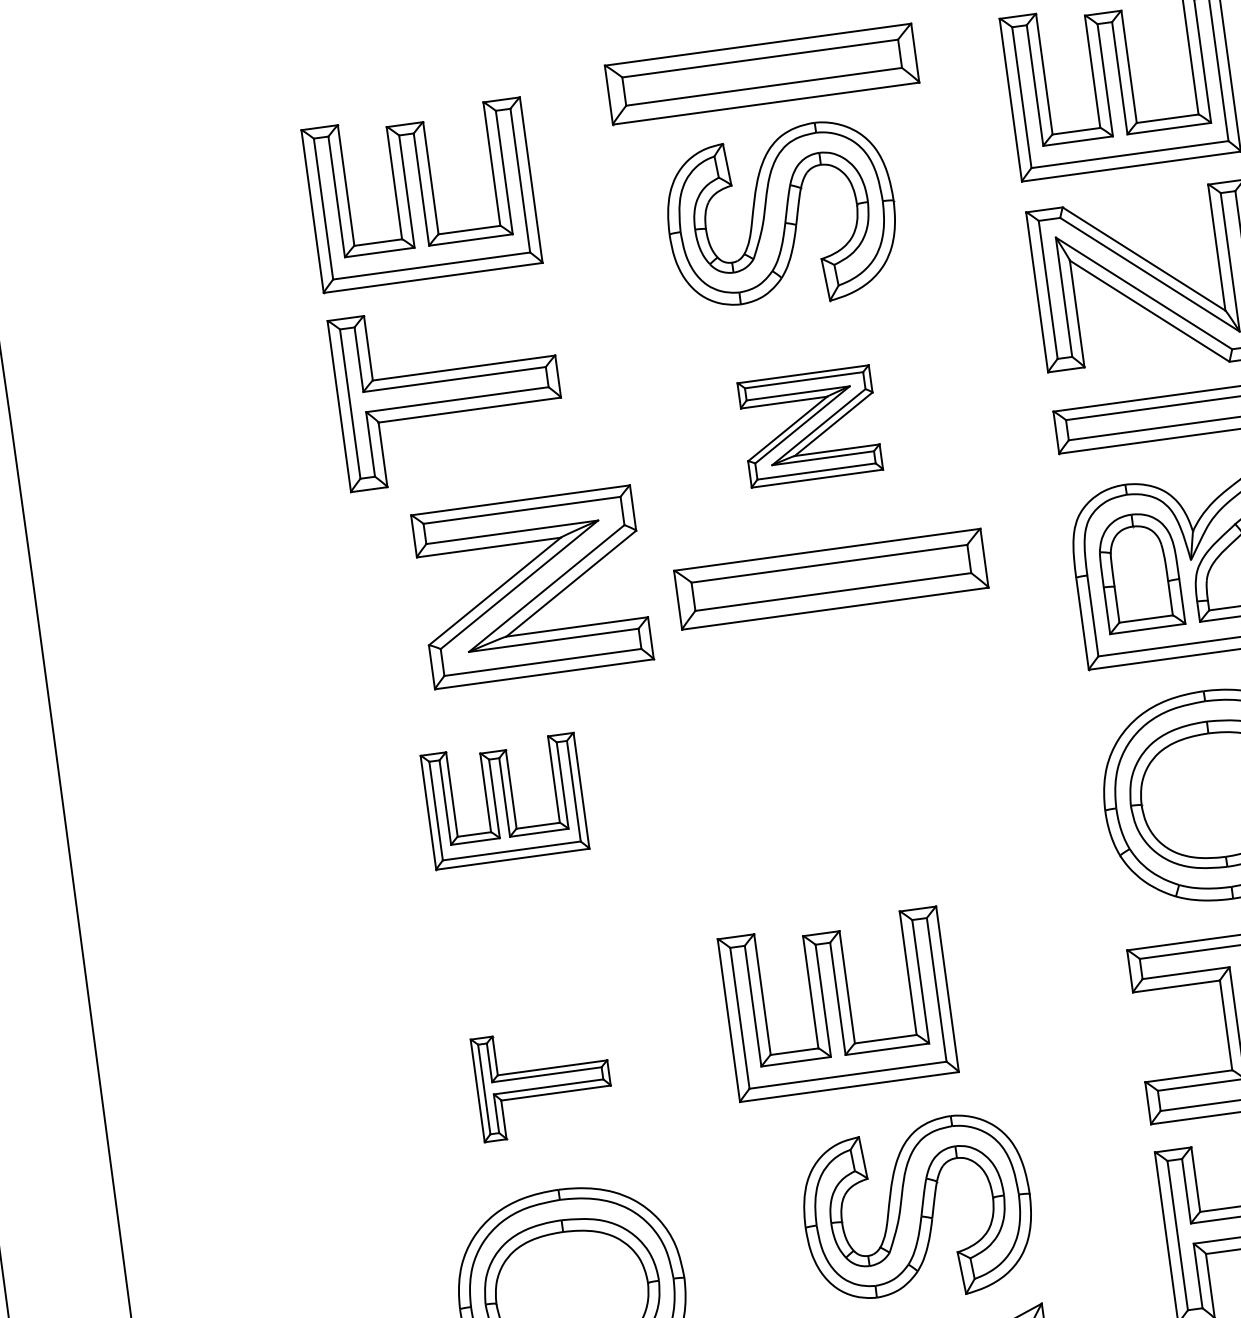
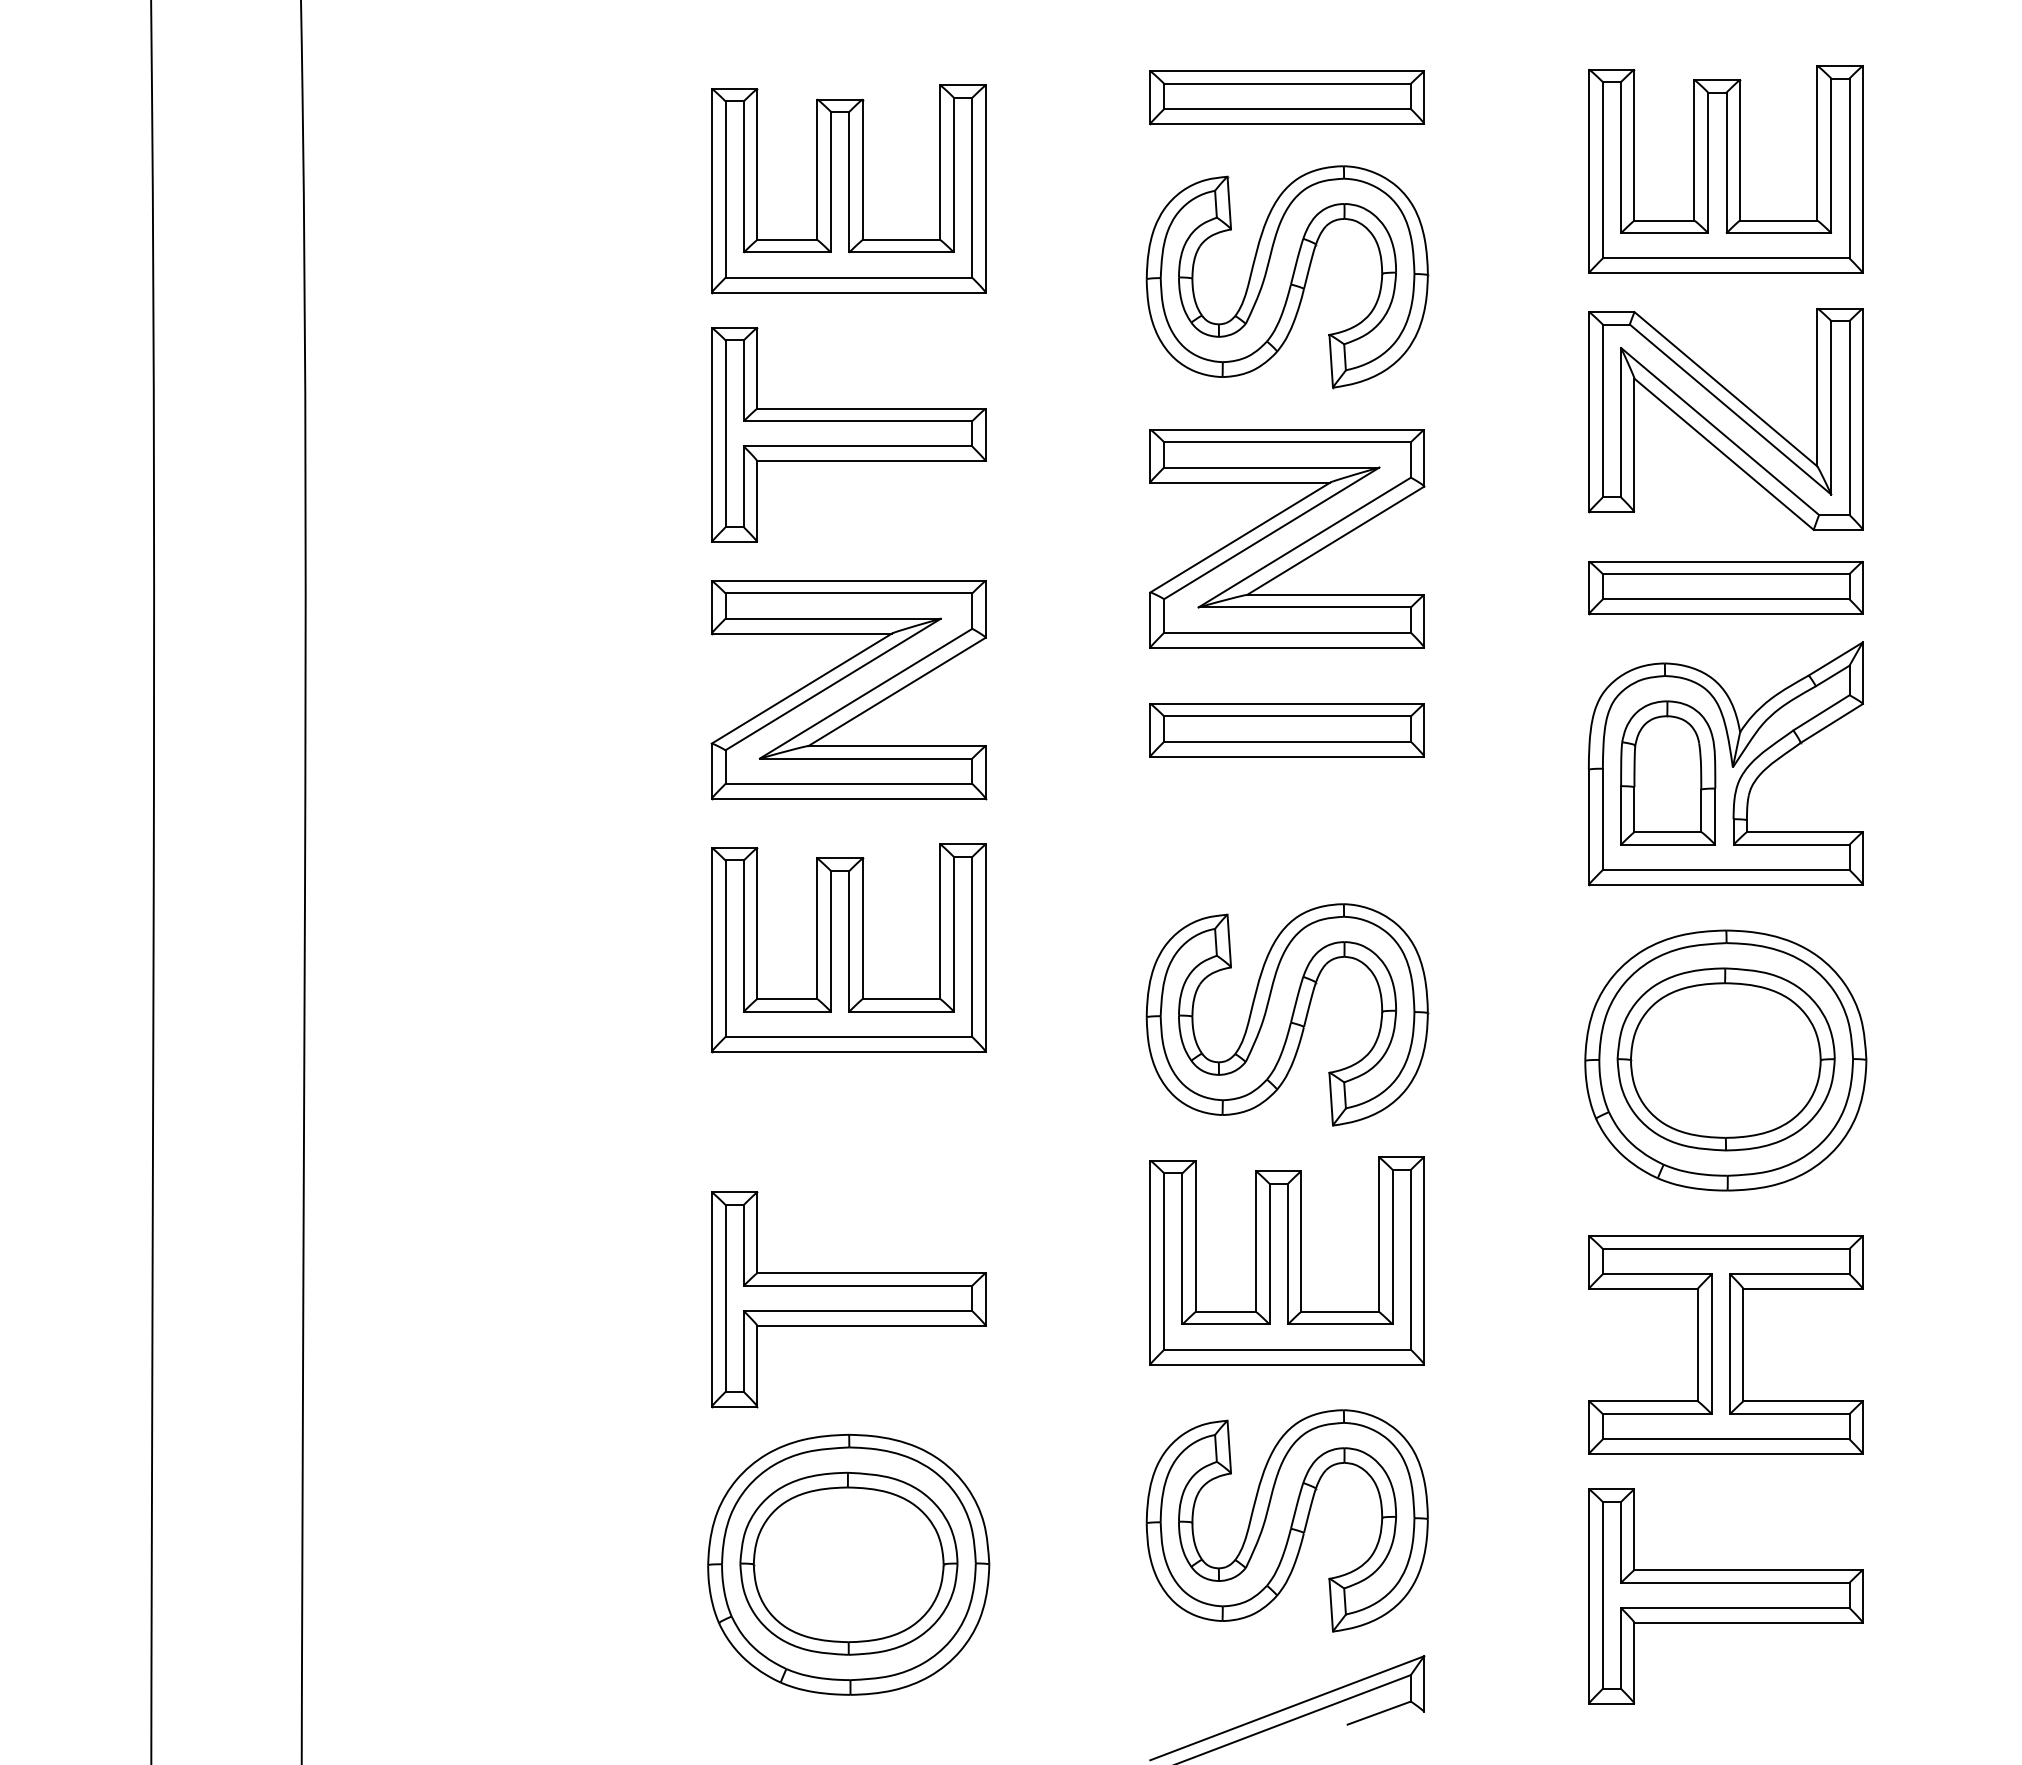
part: (761, 74) -> (1286, 97), size x0.71
part: (810, 426) -> (1287, 538), size x1.67
part: (830, 579) -> (1286, 730), size x0.71
part: (532, 587) -> (848, 690), moved
part: (504, 801) -> (848, 948), size x1.43
part: (862, 806) -> (1287, 1014), added
part: (837, 1004) -> (1286, 1260), moved
part: (543, 1081) -> (848, 1299), size x1.67

